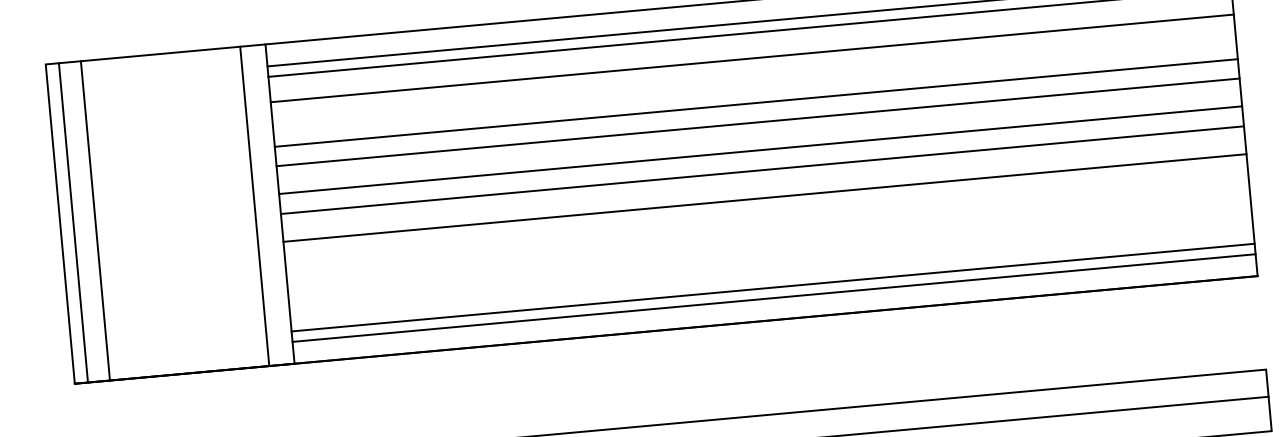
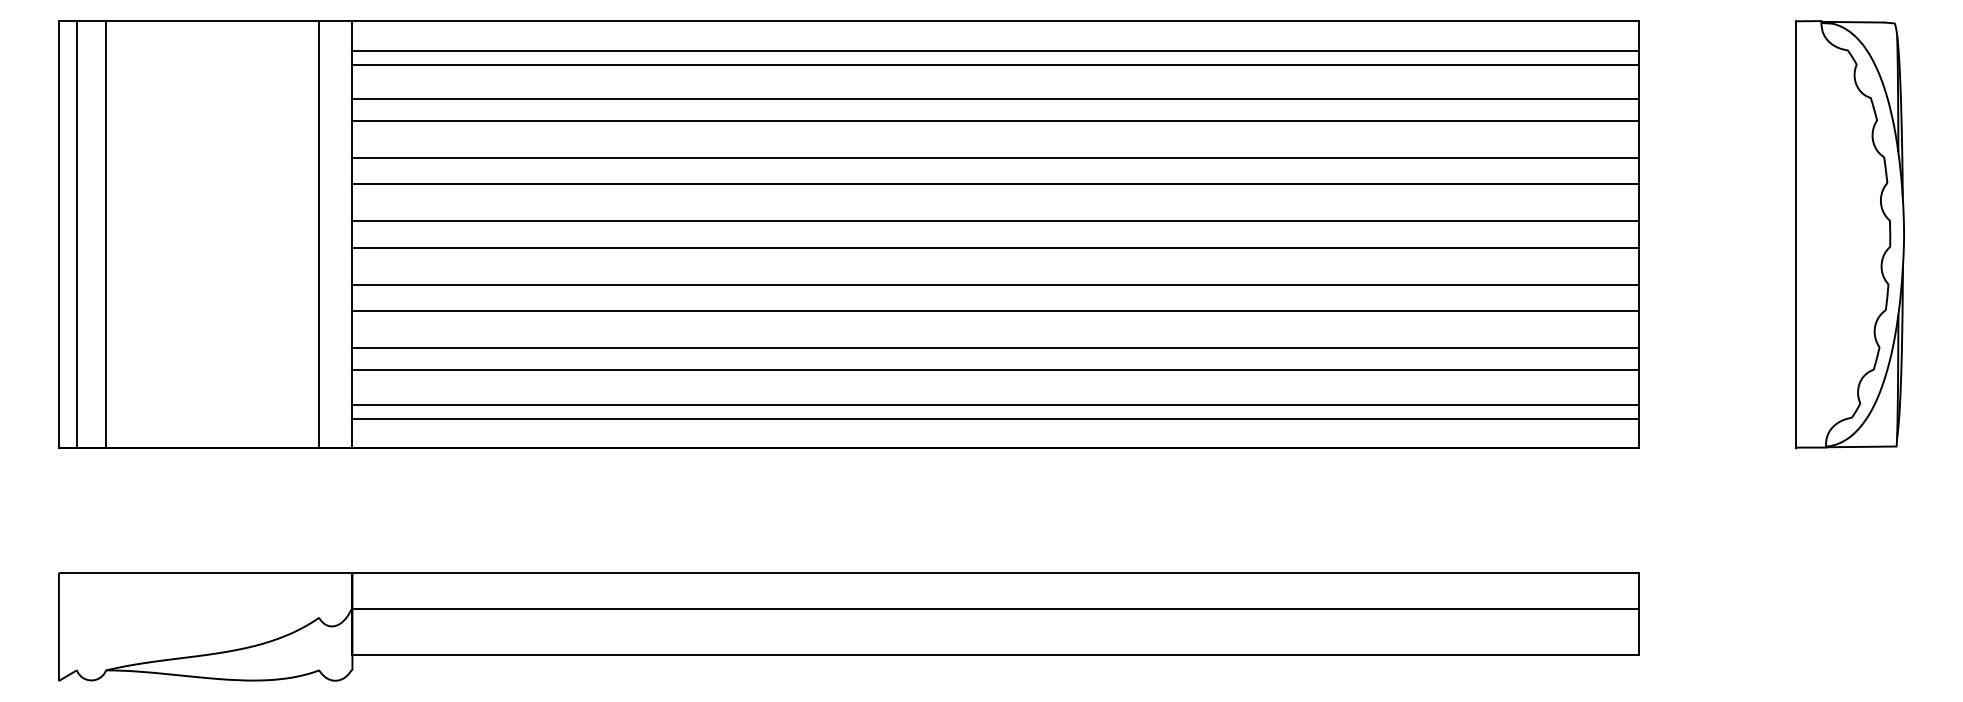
line: (753, 74) -> (995, 120), added
line: (766, 217) -> (995, 311), added
line: (769, 245) -> (995, 348), added
line: (770, 262) -> (995, 370), added

